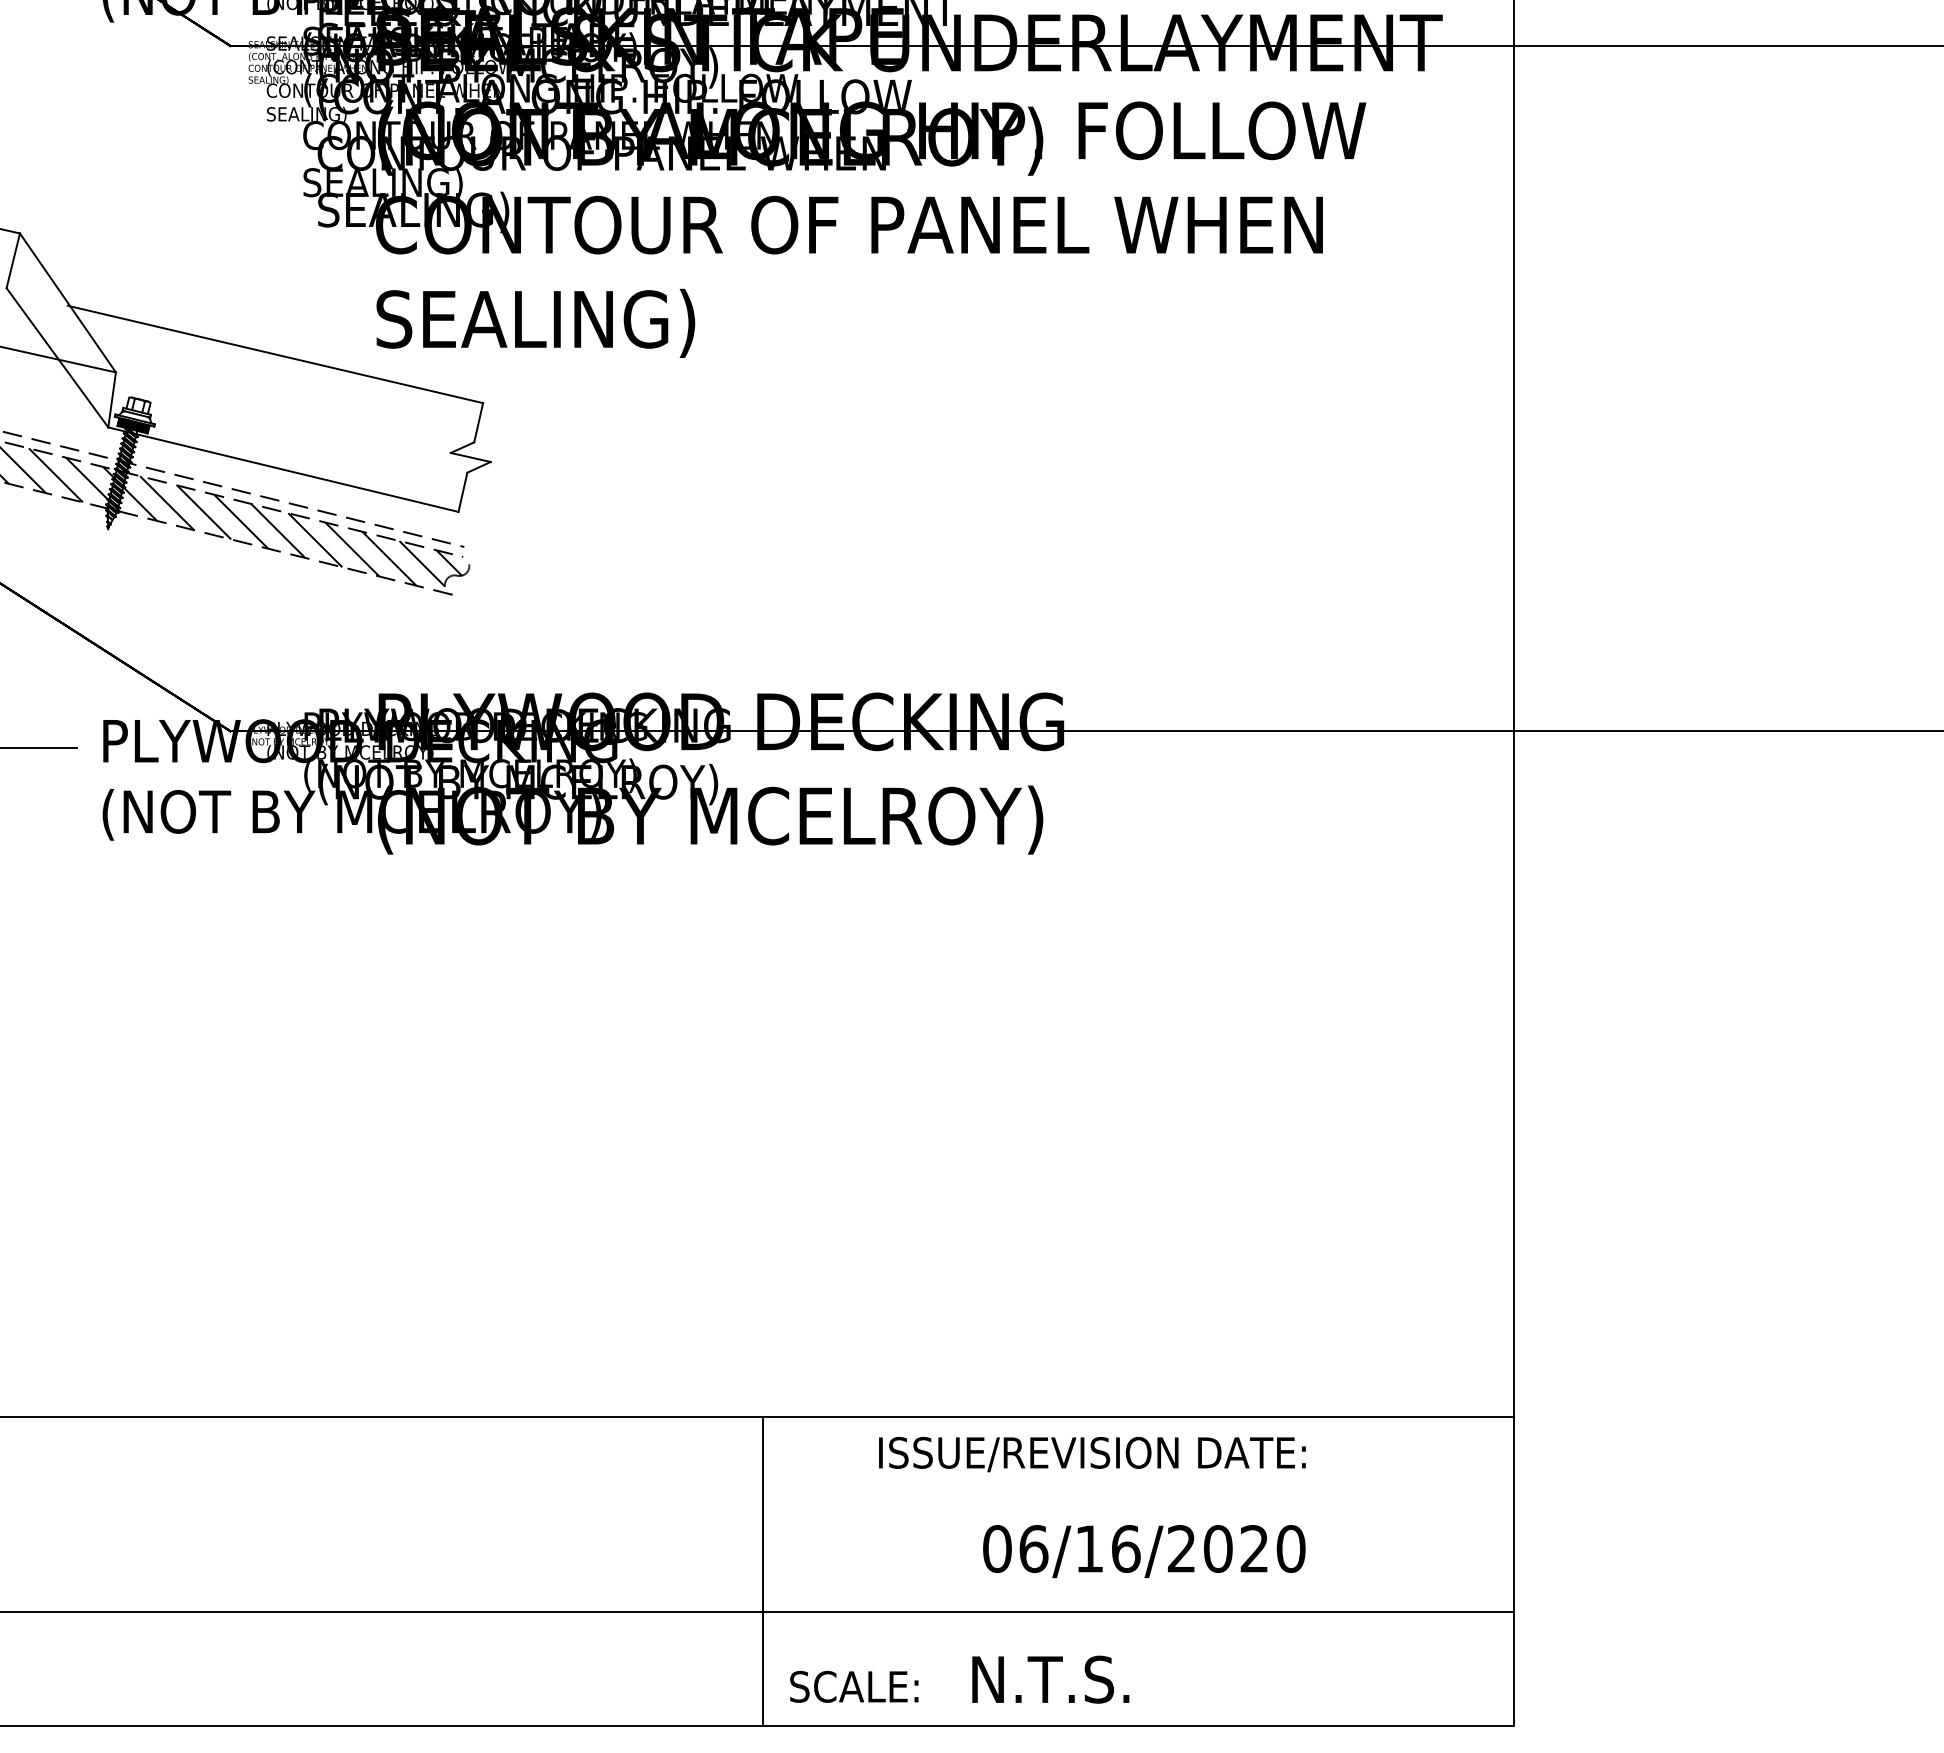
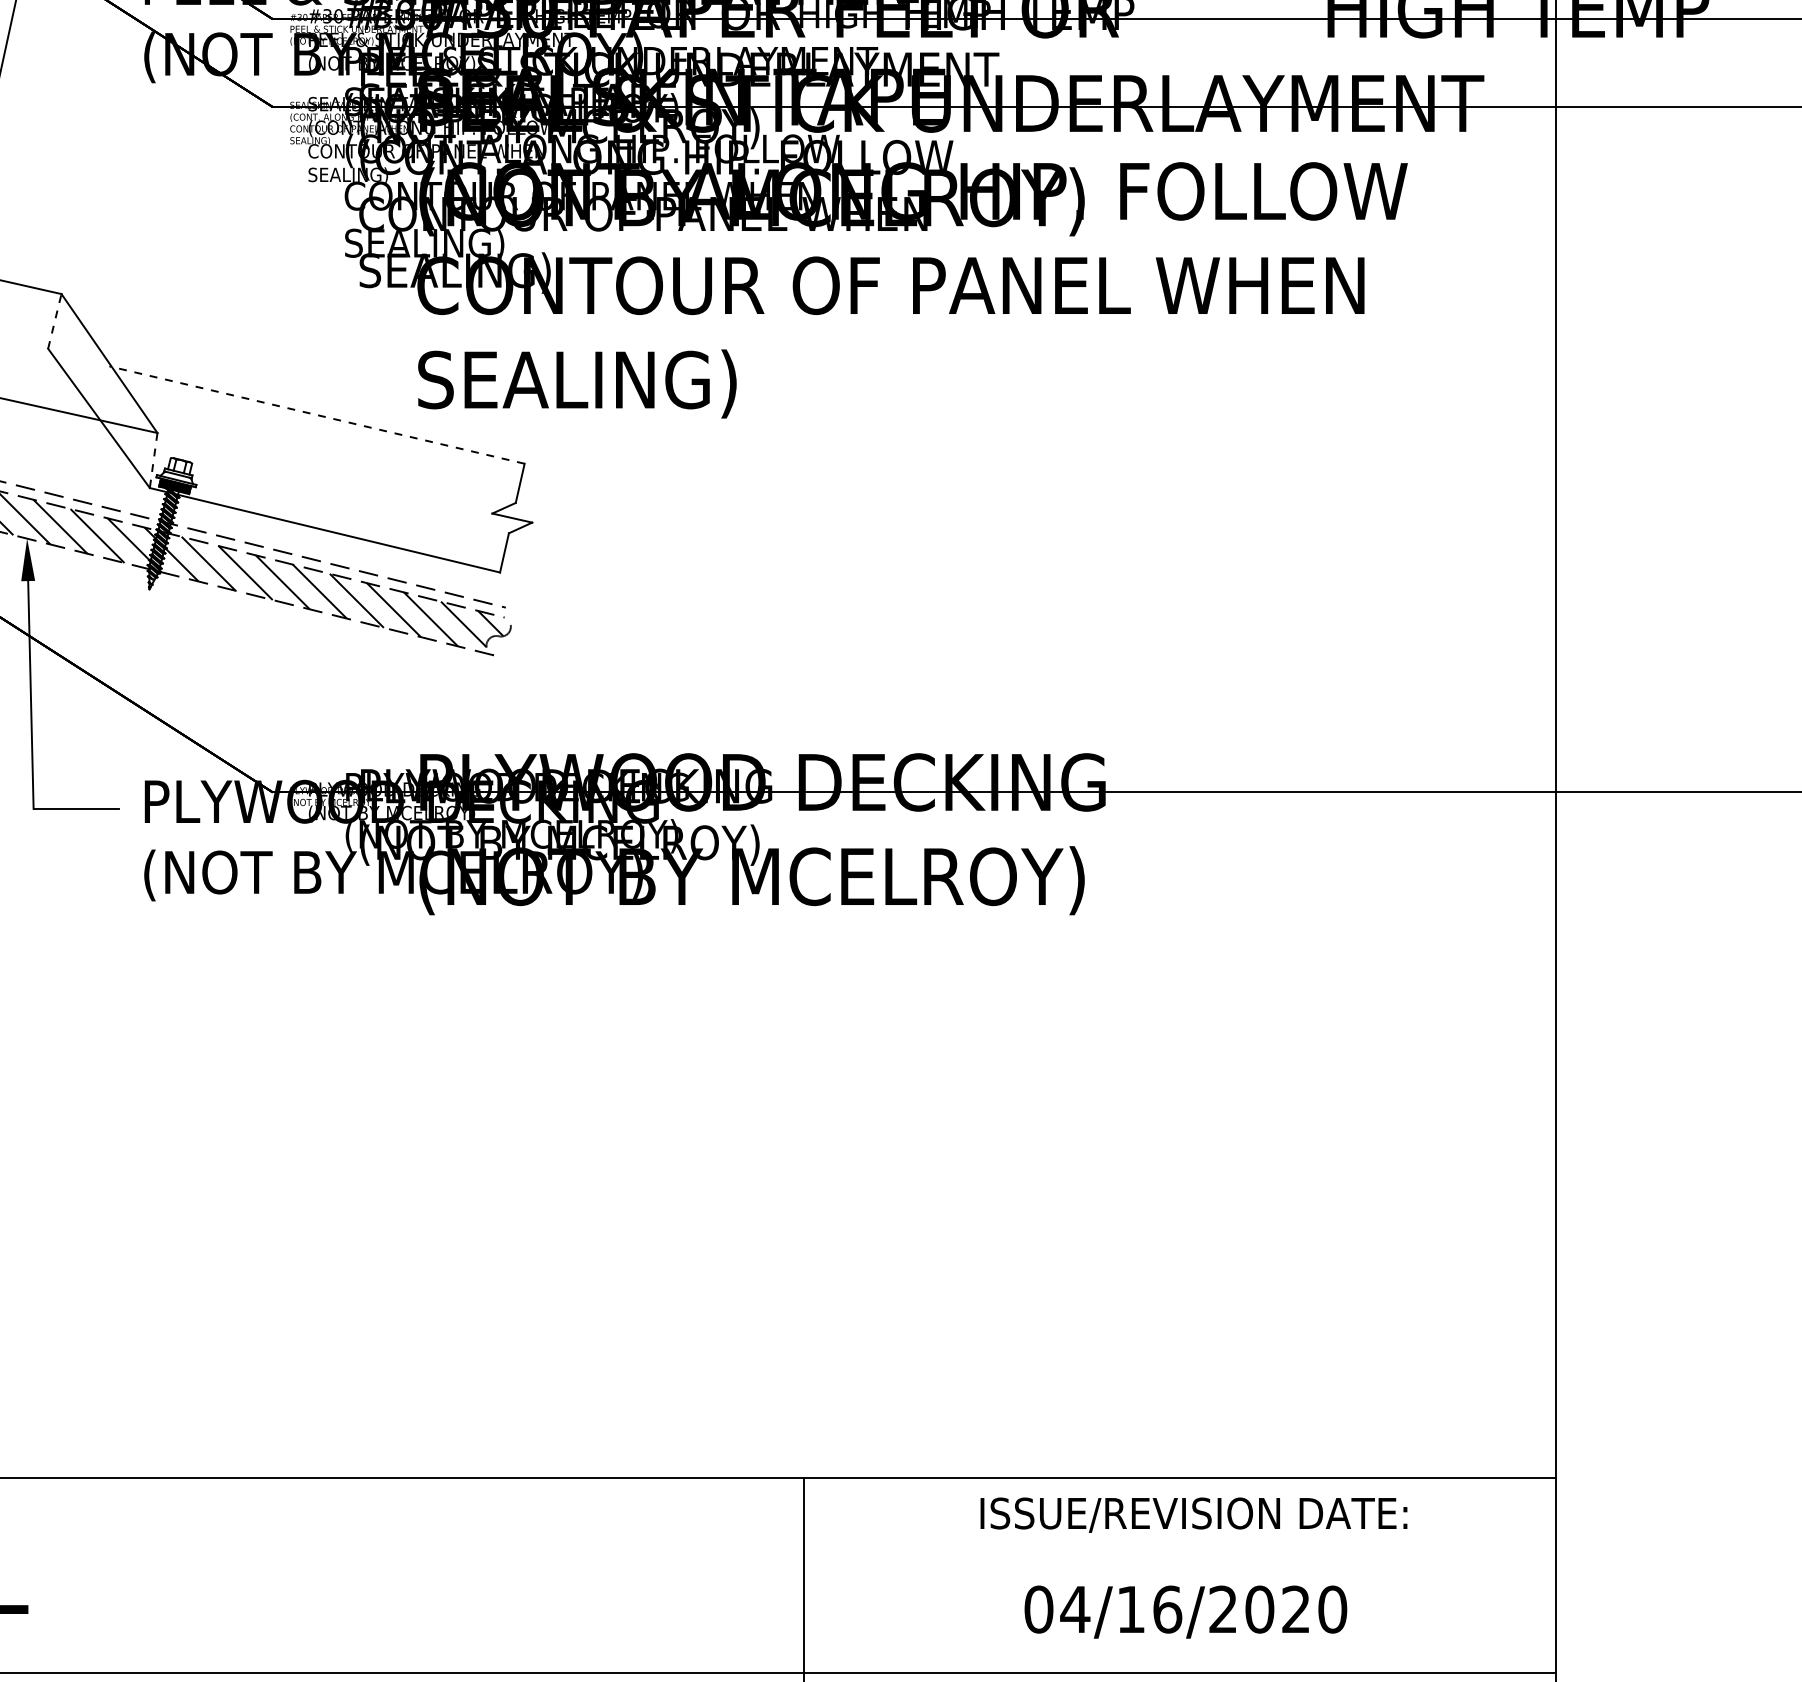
line: (13, 260) -> (55, 321), solid -> dashed
line: (274, 354) -> (316, 415), solid -> dashed
line: (112, 399) -> (154, 460), solid -> dashed
text: (1092, 1454) -> (1194, 1515), moved
text: (1033, 1549) -> (1075, 1610), 06/16/2020 -> 04/16/2020

